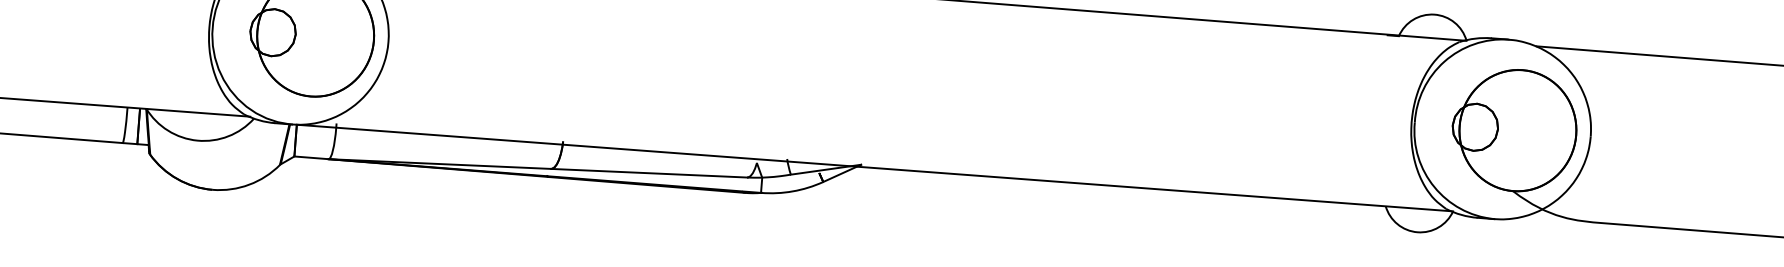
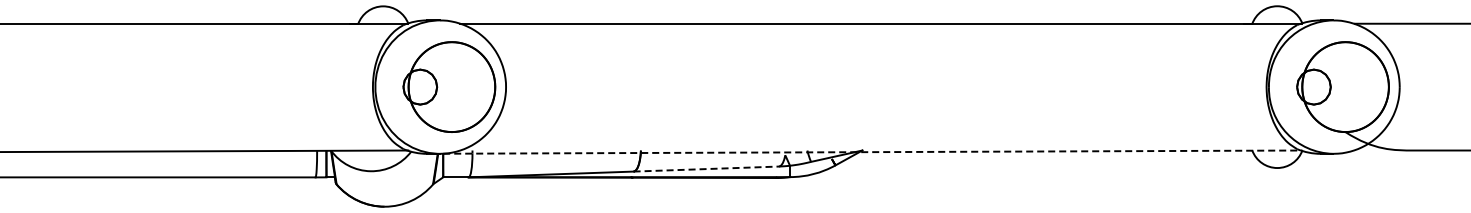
line: (874, 168) -> (872, 152), solid -> dashed
line: (649, 173) -> (706, 169), solid -> dashed

